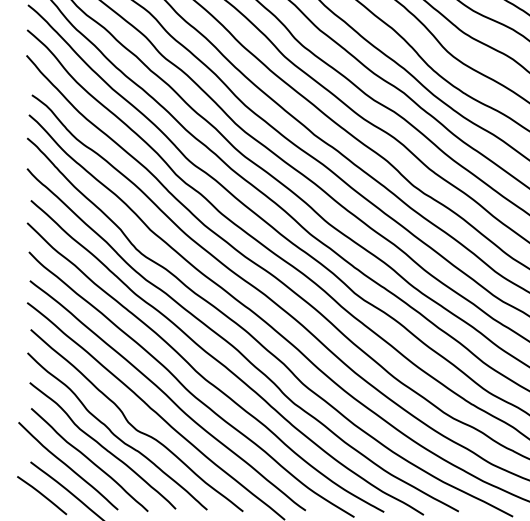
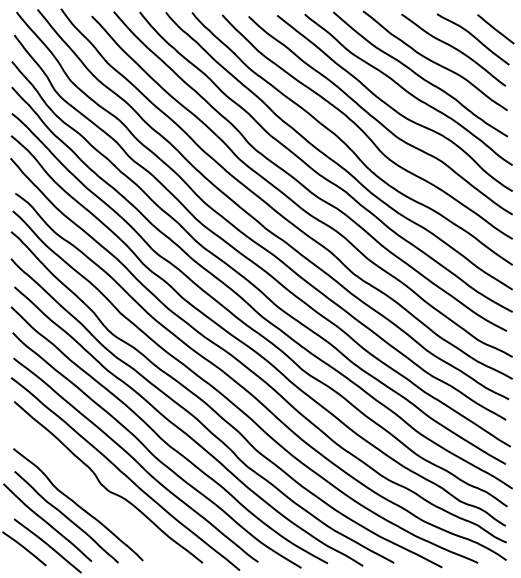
curve: (114, 433) -> (88, 493), removed

